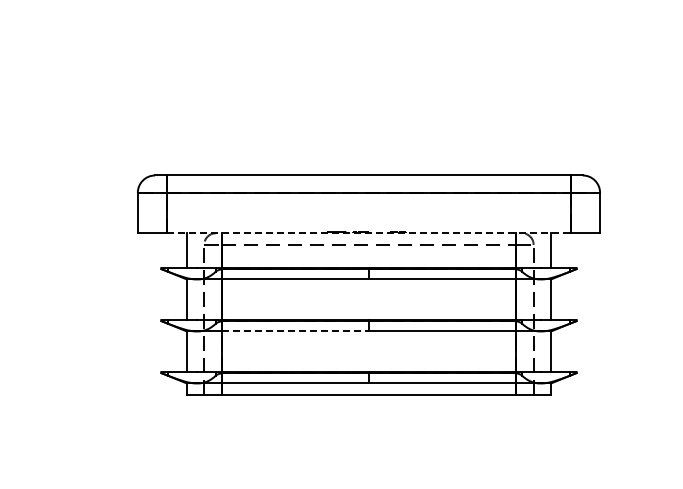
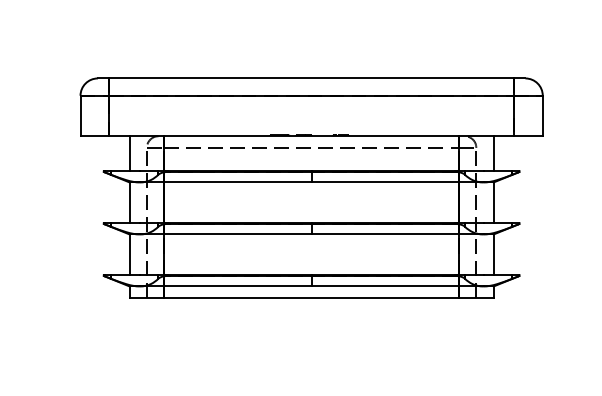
line: (369, 233) -> (312, 136), dashed -> solid
line: (295, 331) -> (238, 234), dashed -> solid

